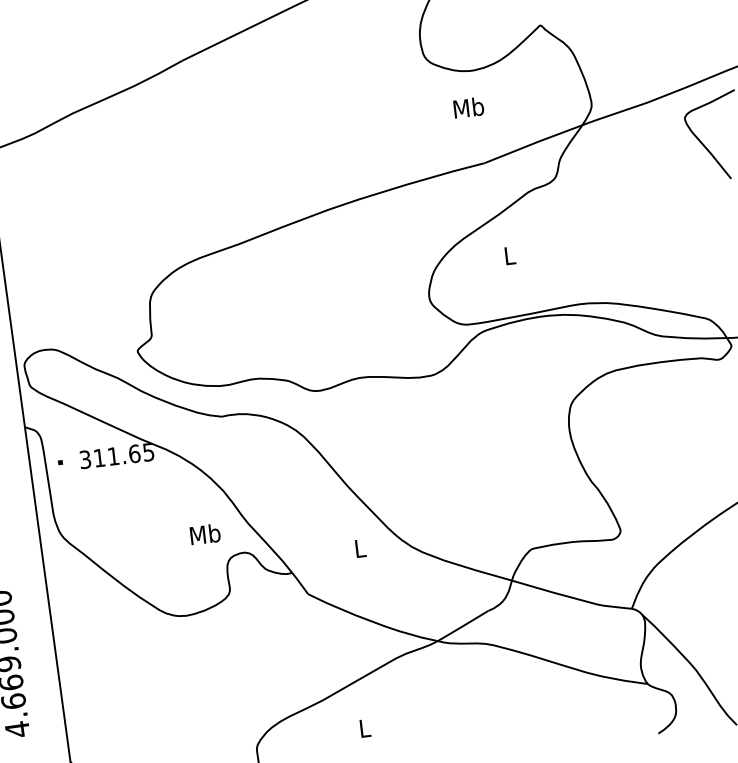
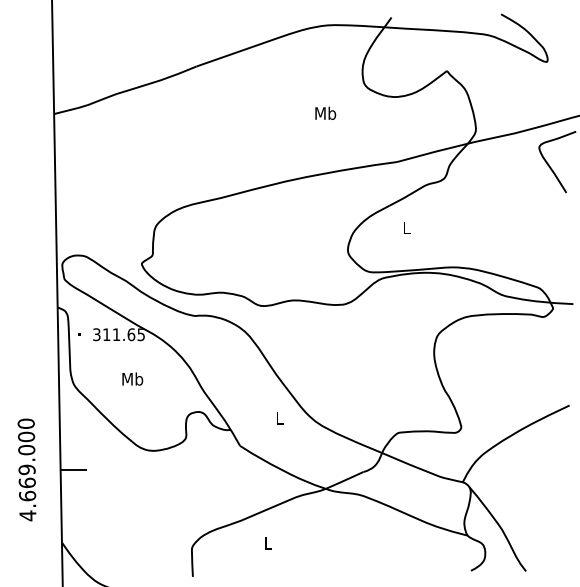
text: (468, 106) -> (325, 112), moved
text: (204, 533) -> (132, 378), moved
line: (73, 655) -> (72, 469), added

